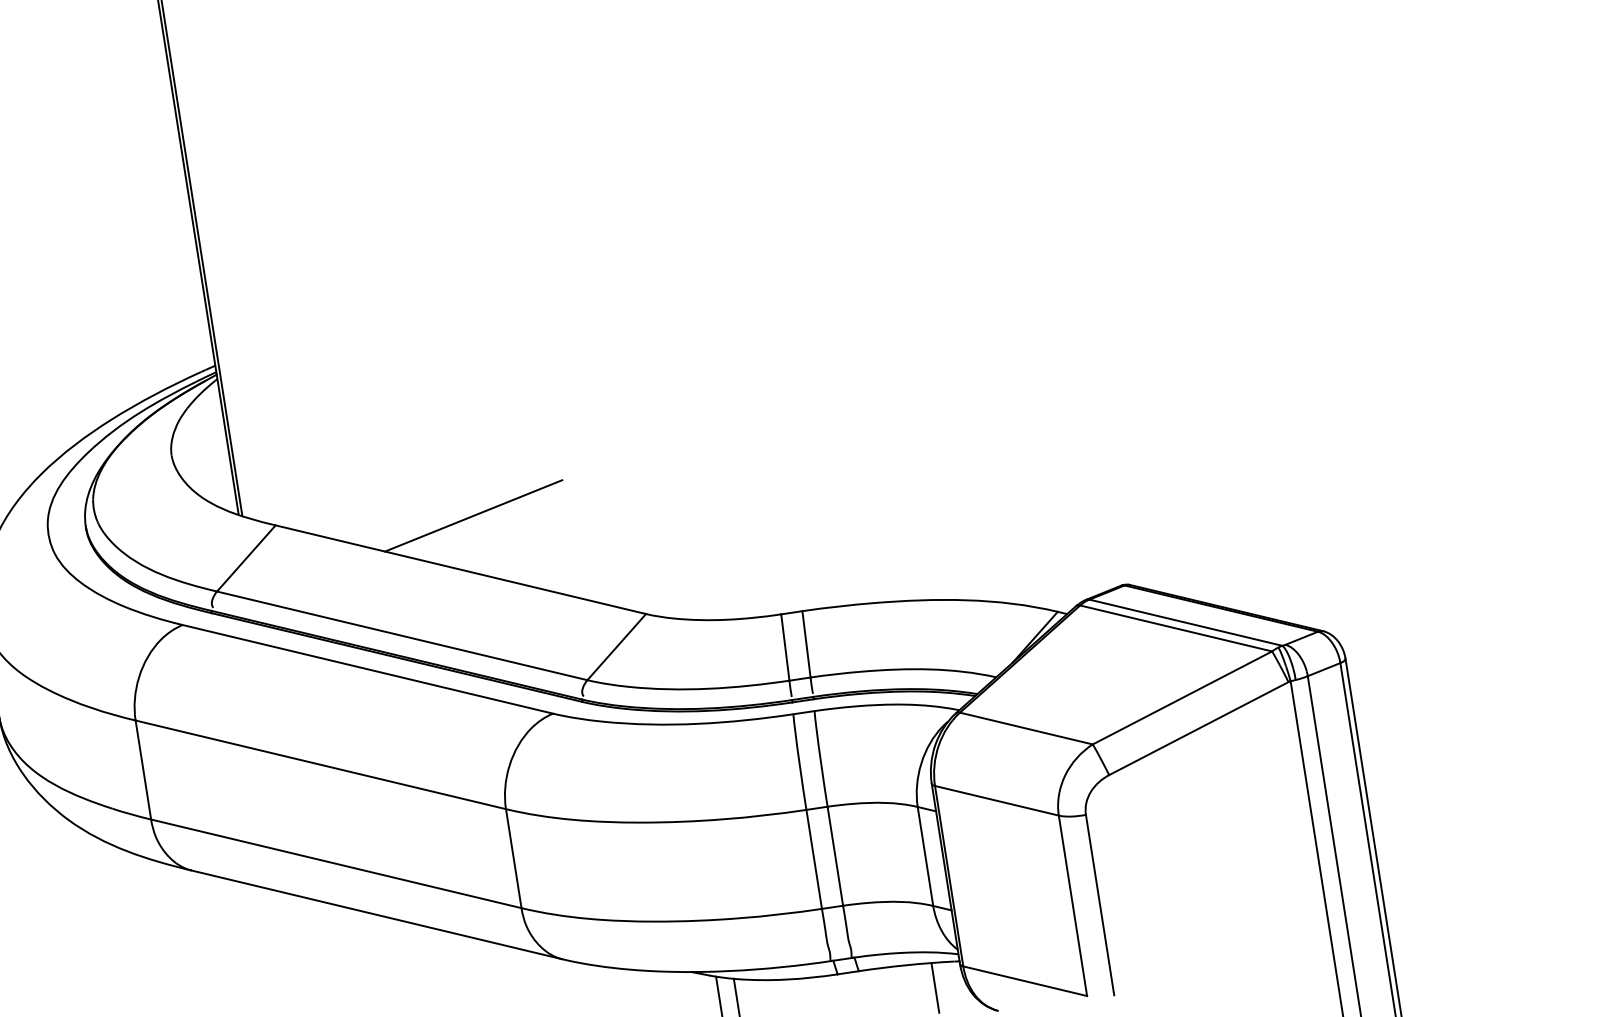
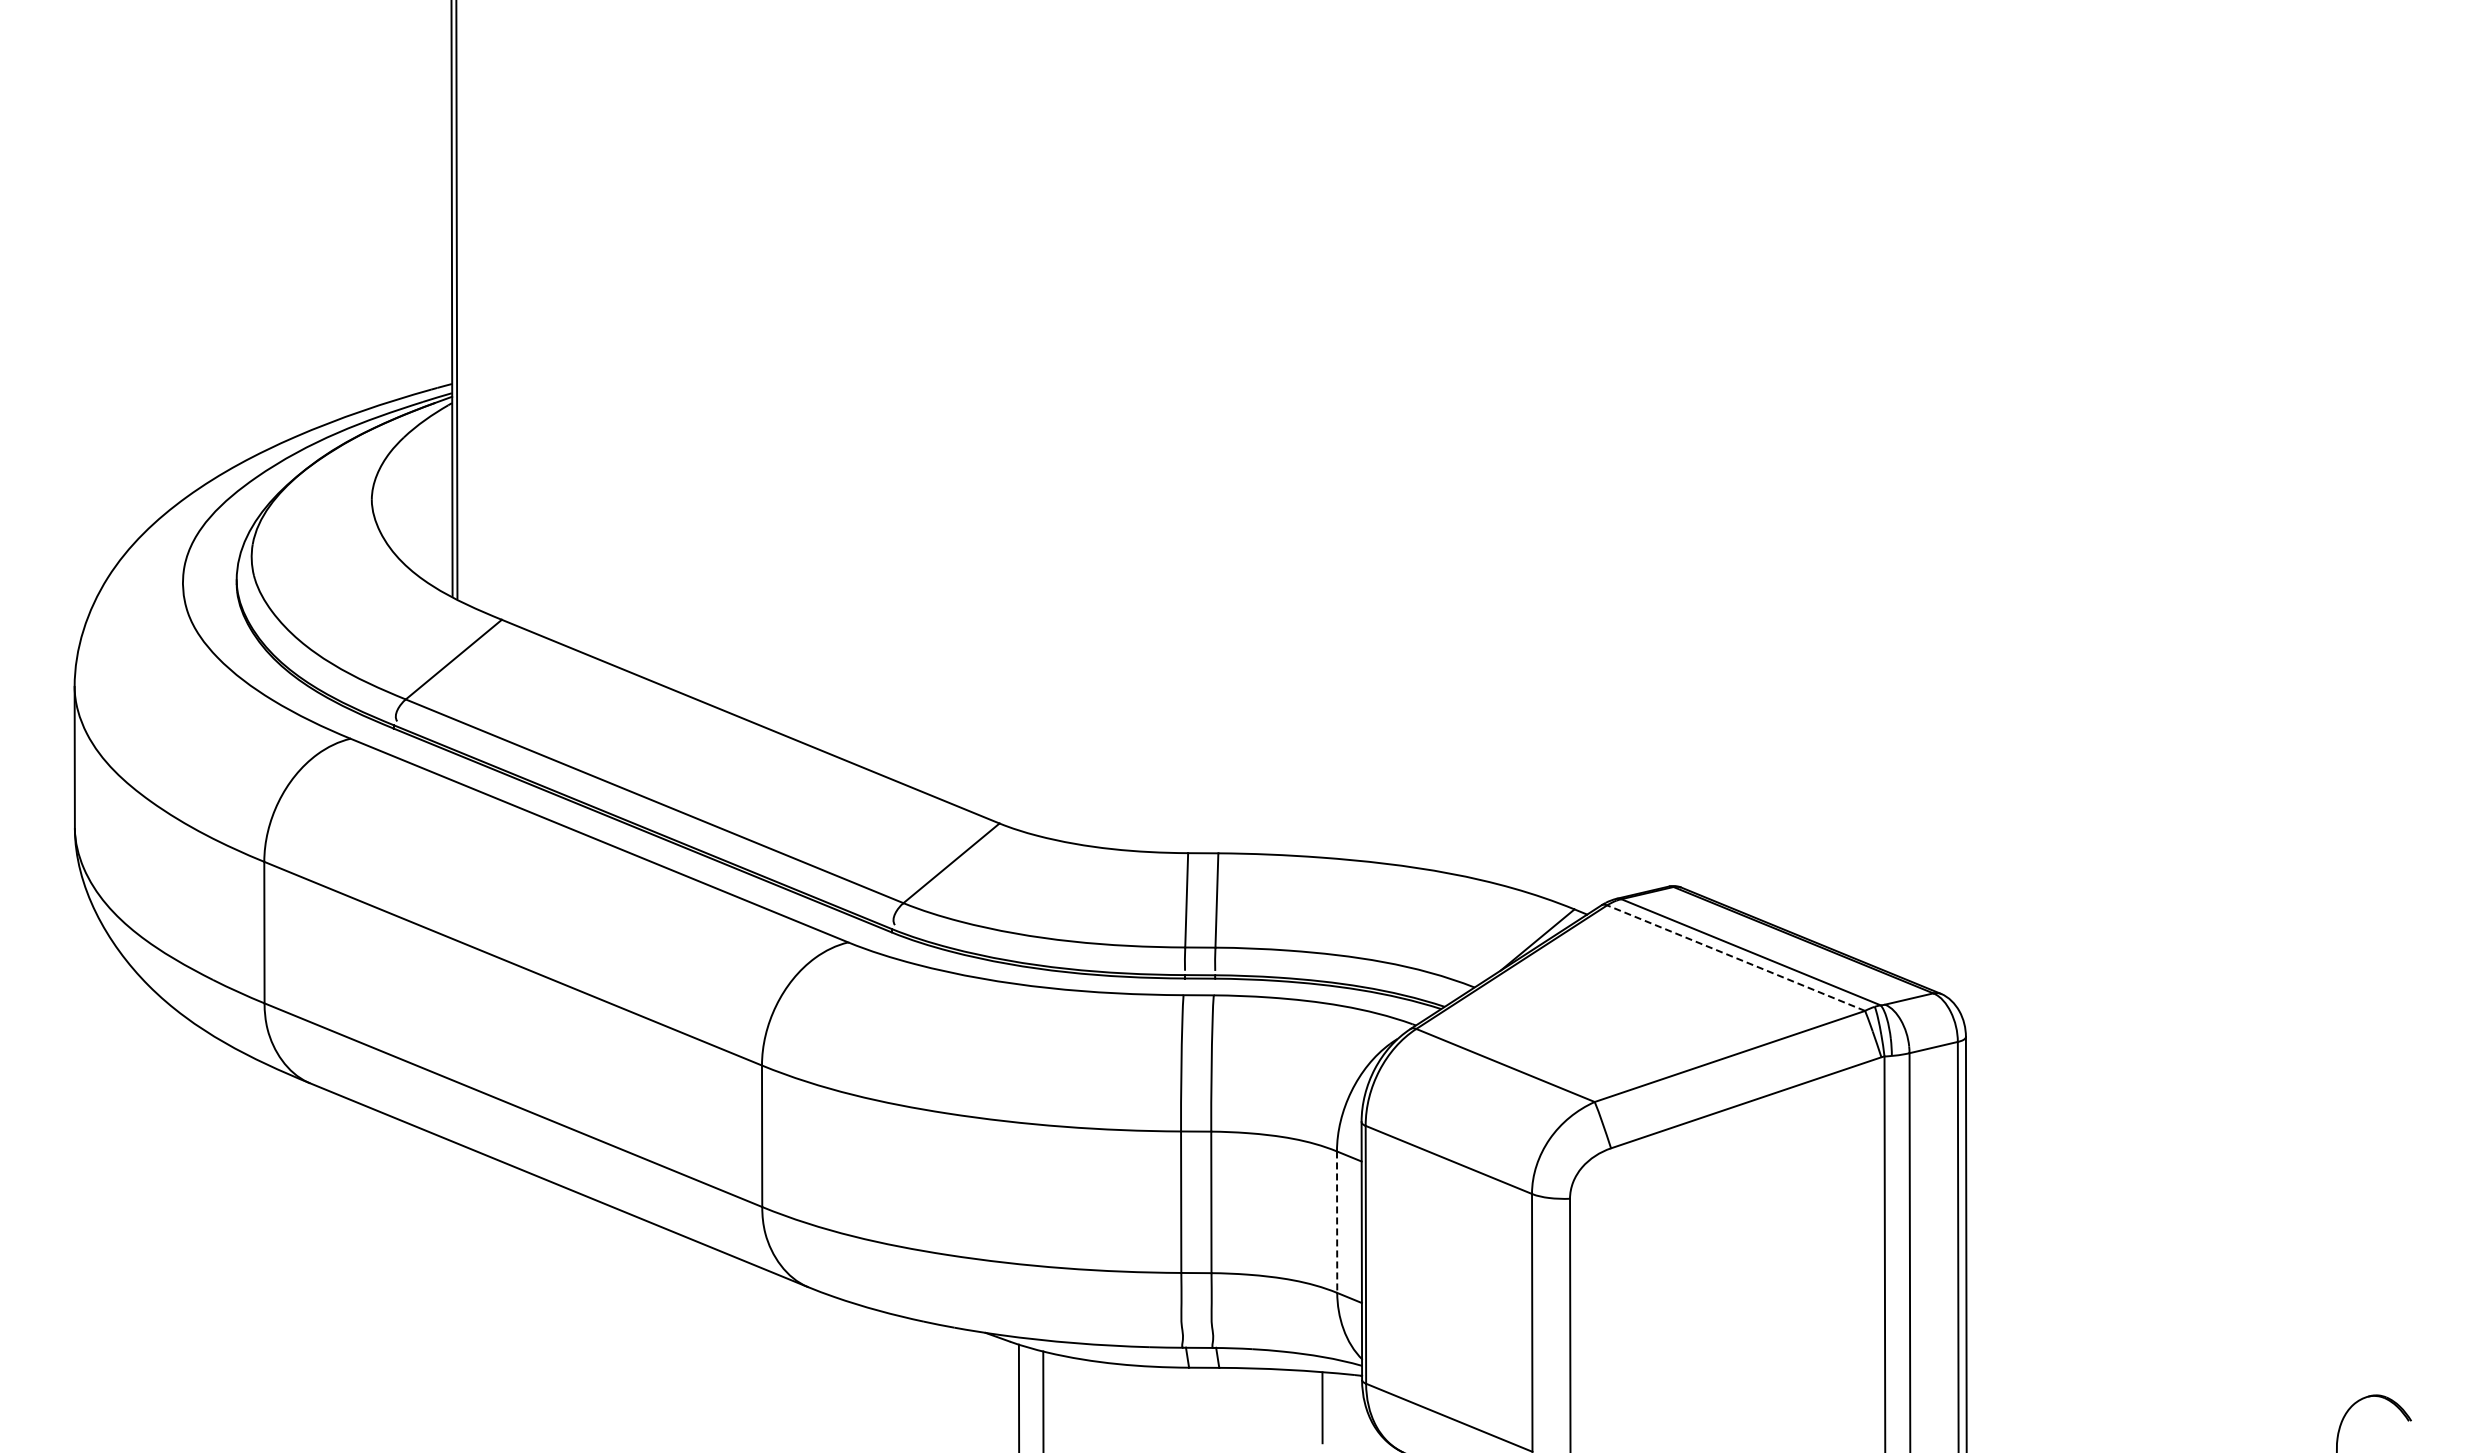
line: (473, 515) -> (779, 648), removed
line: (1175, 628) -> (1735, 957), solid -> dashed
line: (925, 856) -> (1337, 1222), solid -> dashed

